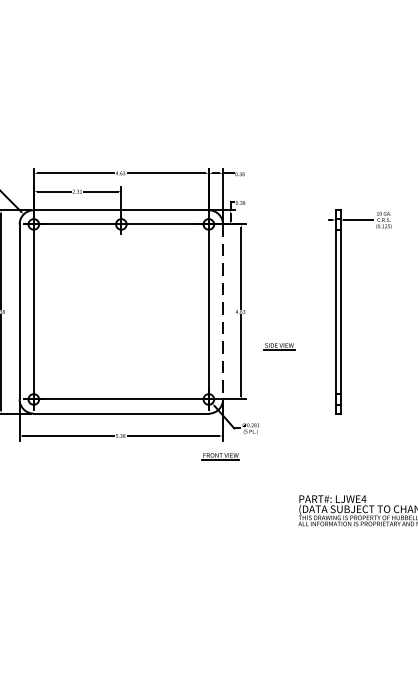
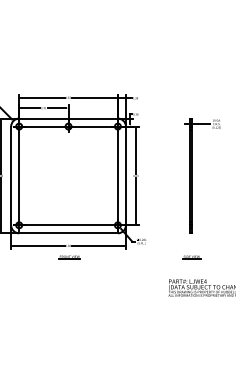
line: (222, 312) -> (125, 176), dashed -> solid
part: (279, 346) -> (191, 257), moved
line: (220, 456) -> (69, 257), moved

